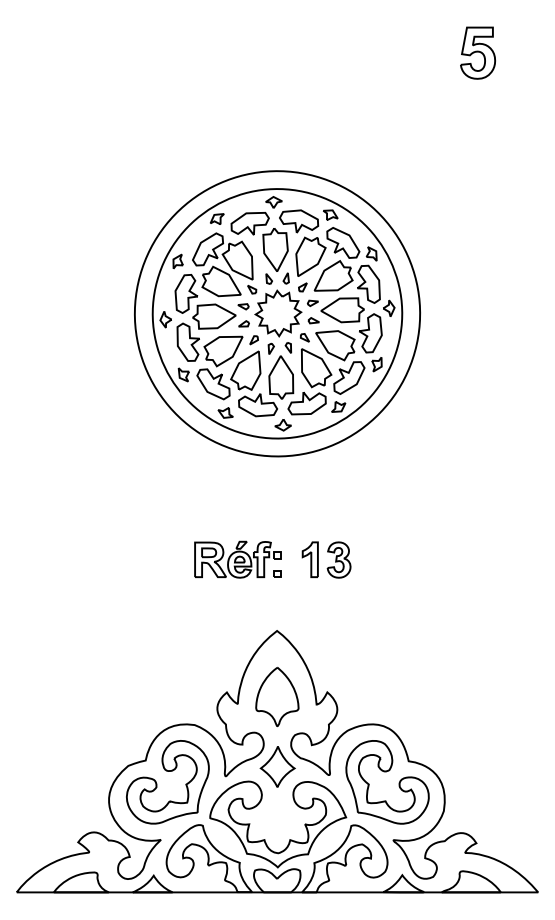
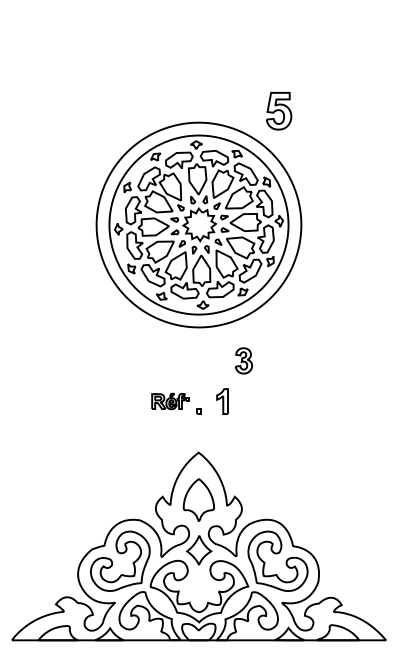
part: (478, 52) -> (279, 110), moved
part: (237, 559) -> (170, 401), size x0.6
part: (338, 559) -> (243, 360), moved

